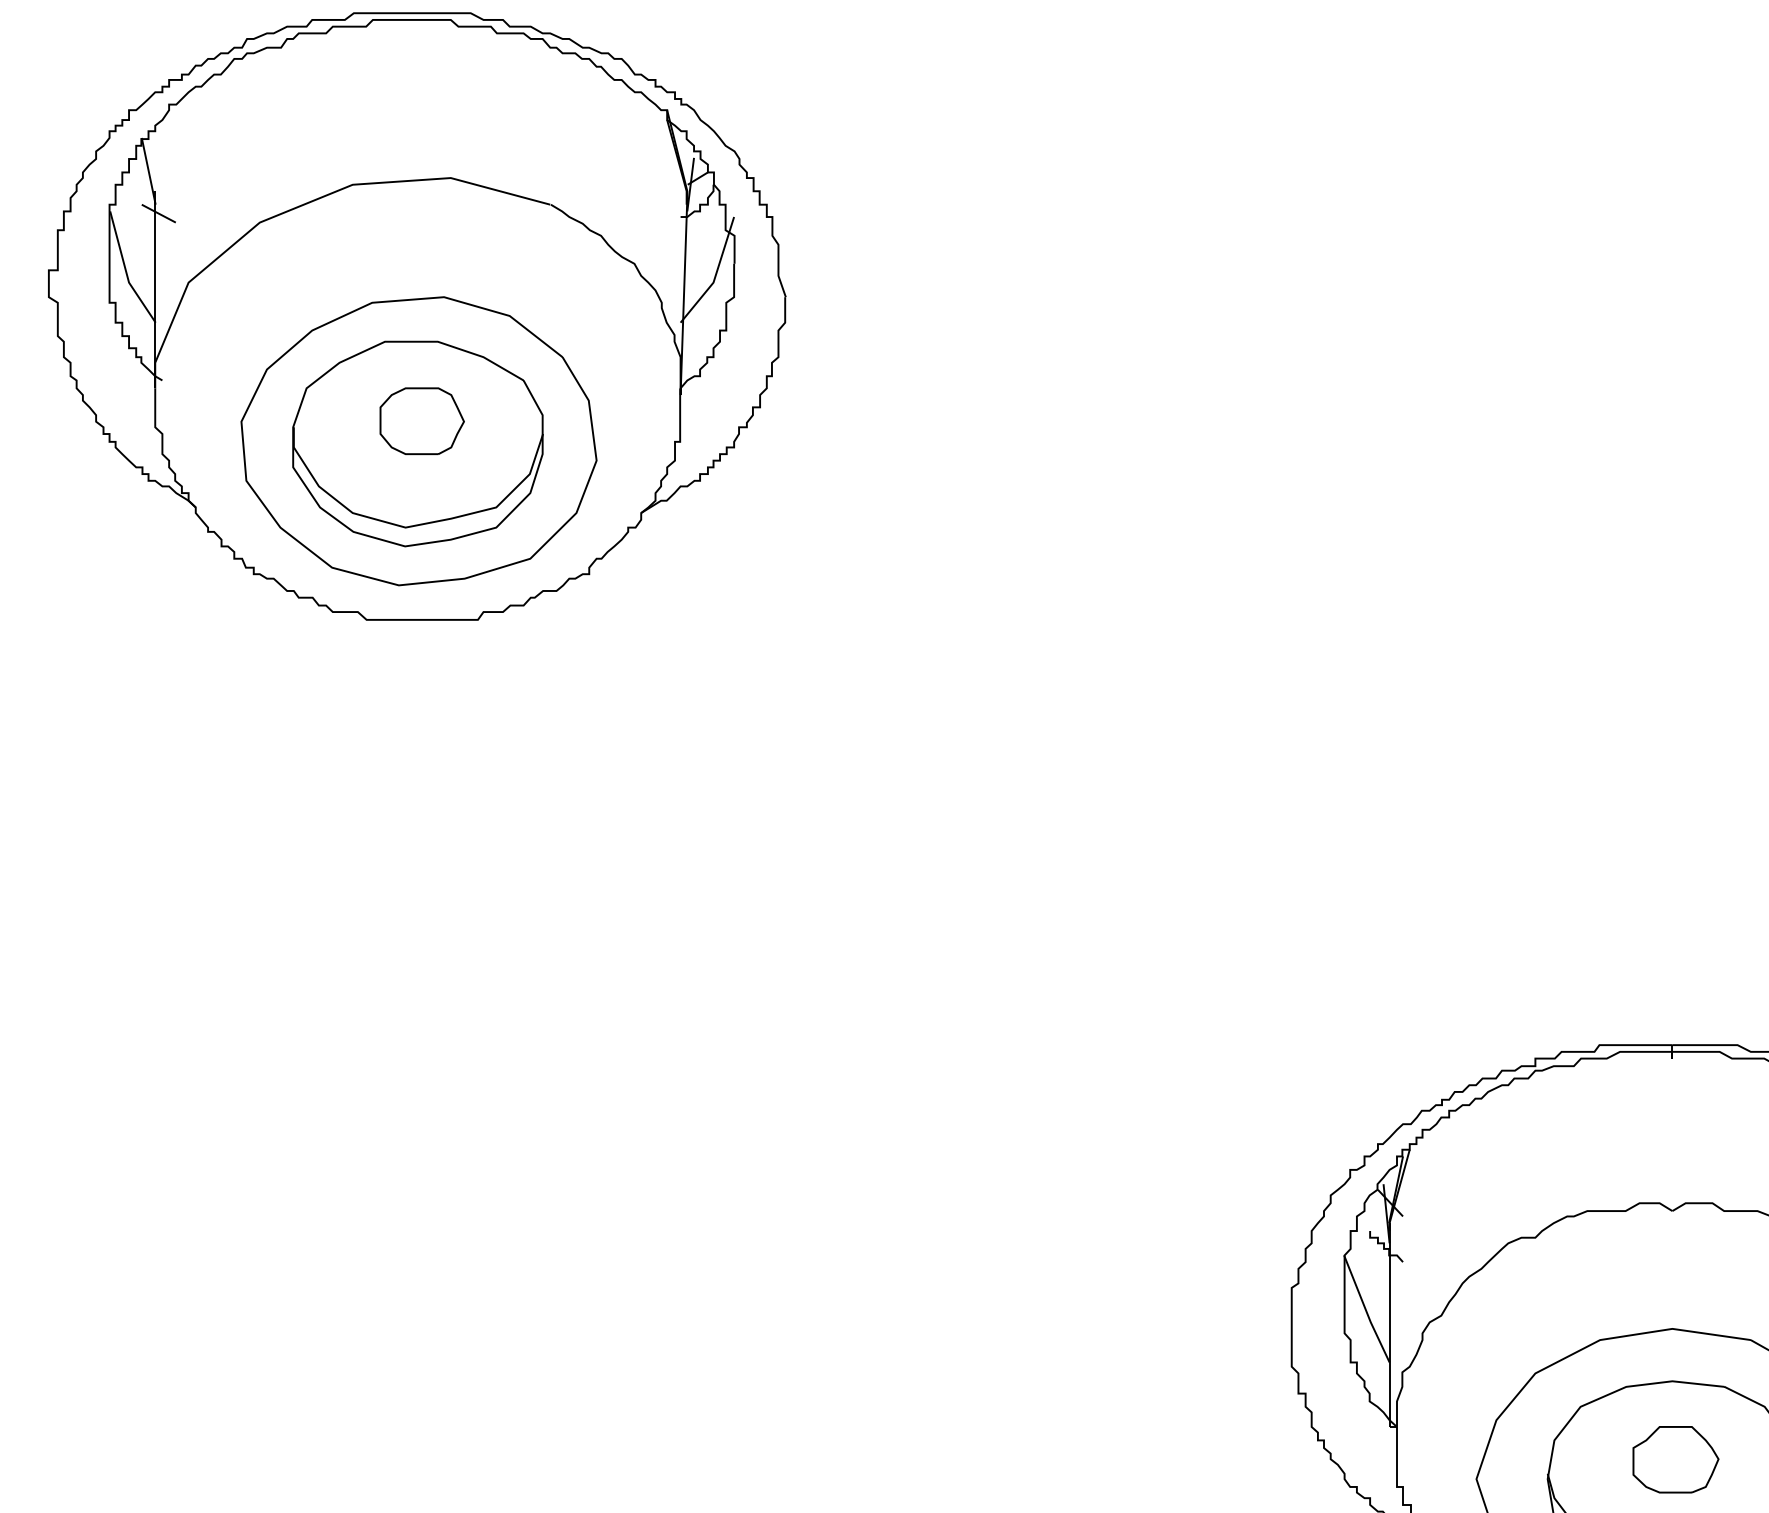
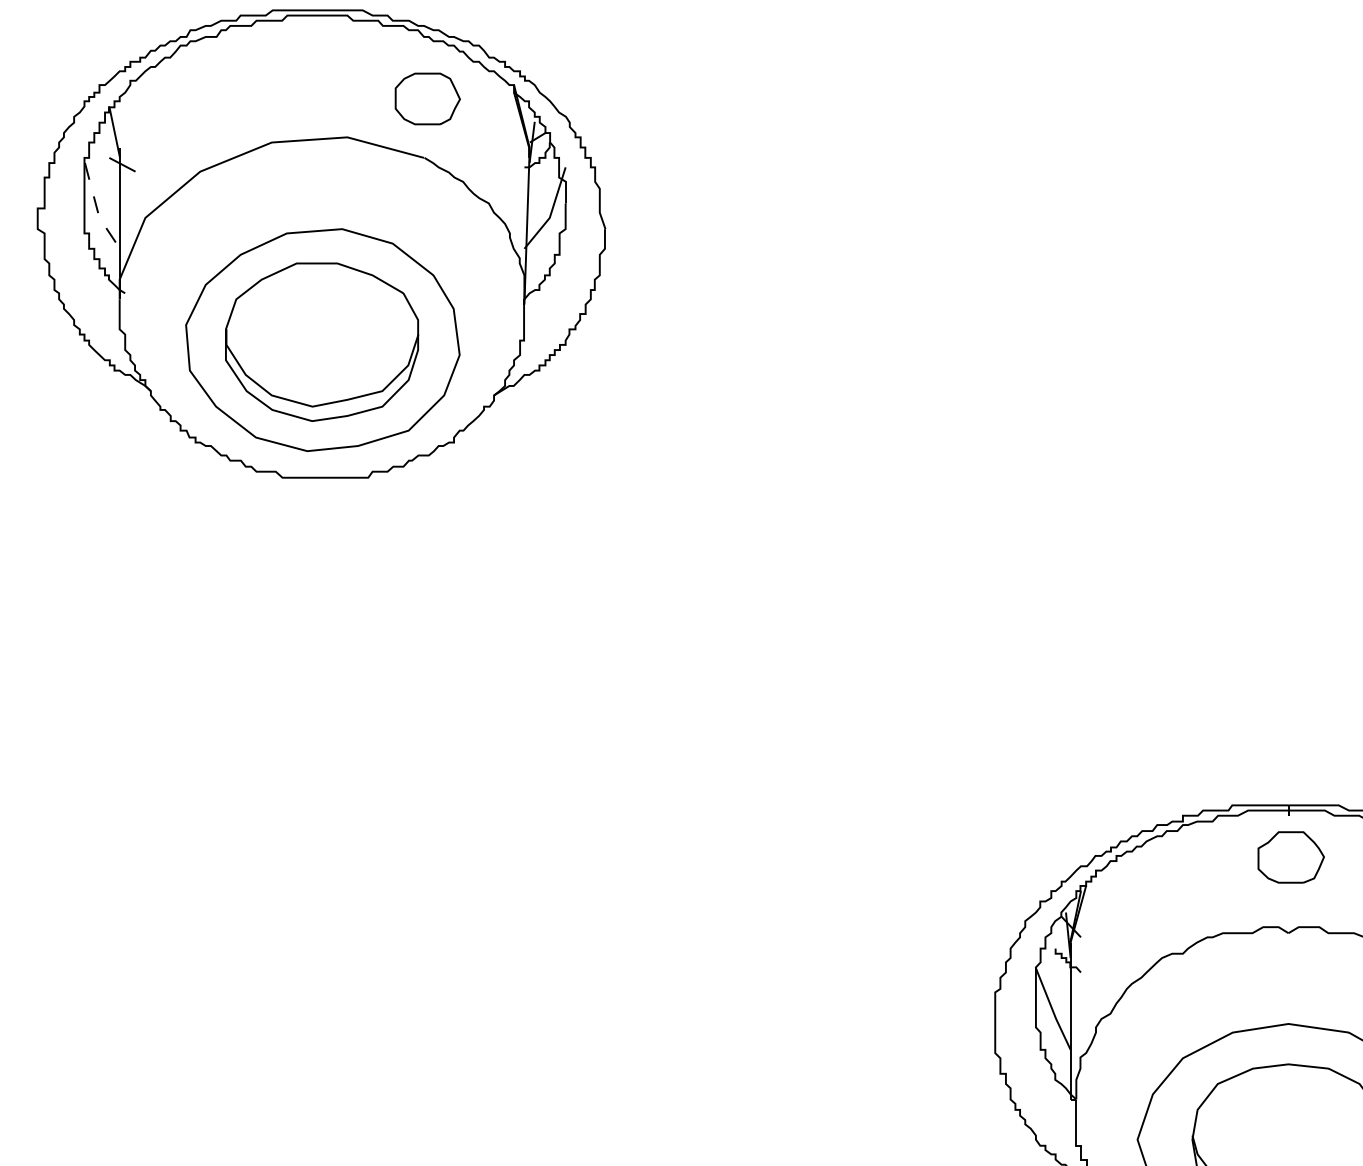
line: (125, 271) -> (96, 209), solid -> dashed
part: (421, 421) -> (427, 99), moved
part: (1675, 1459) -> (1290, 857), moved

